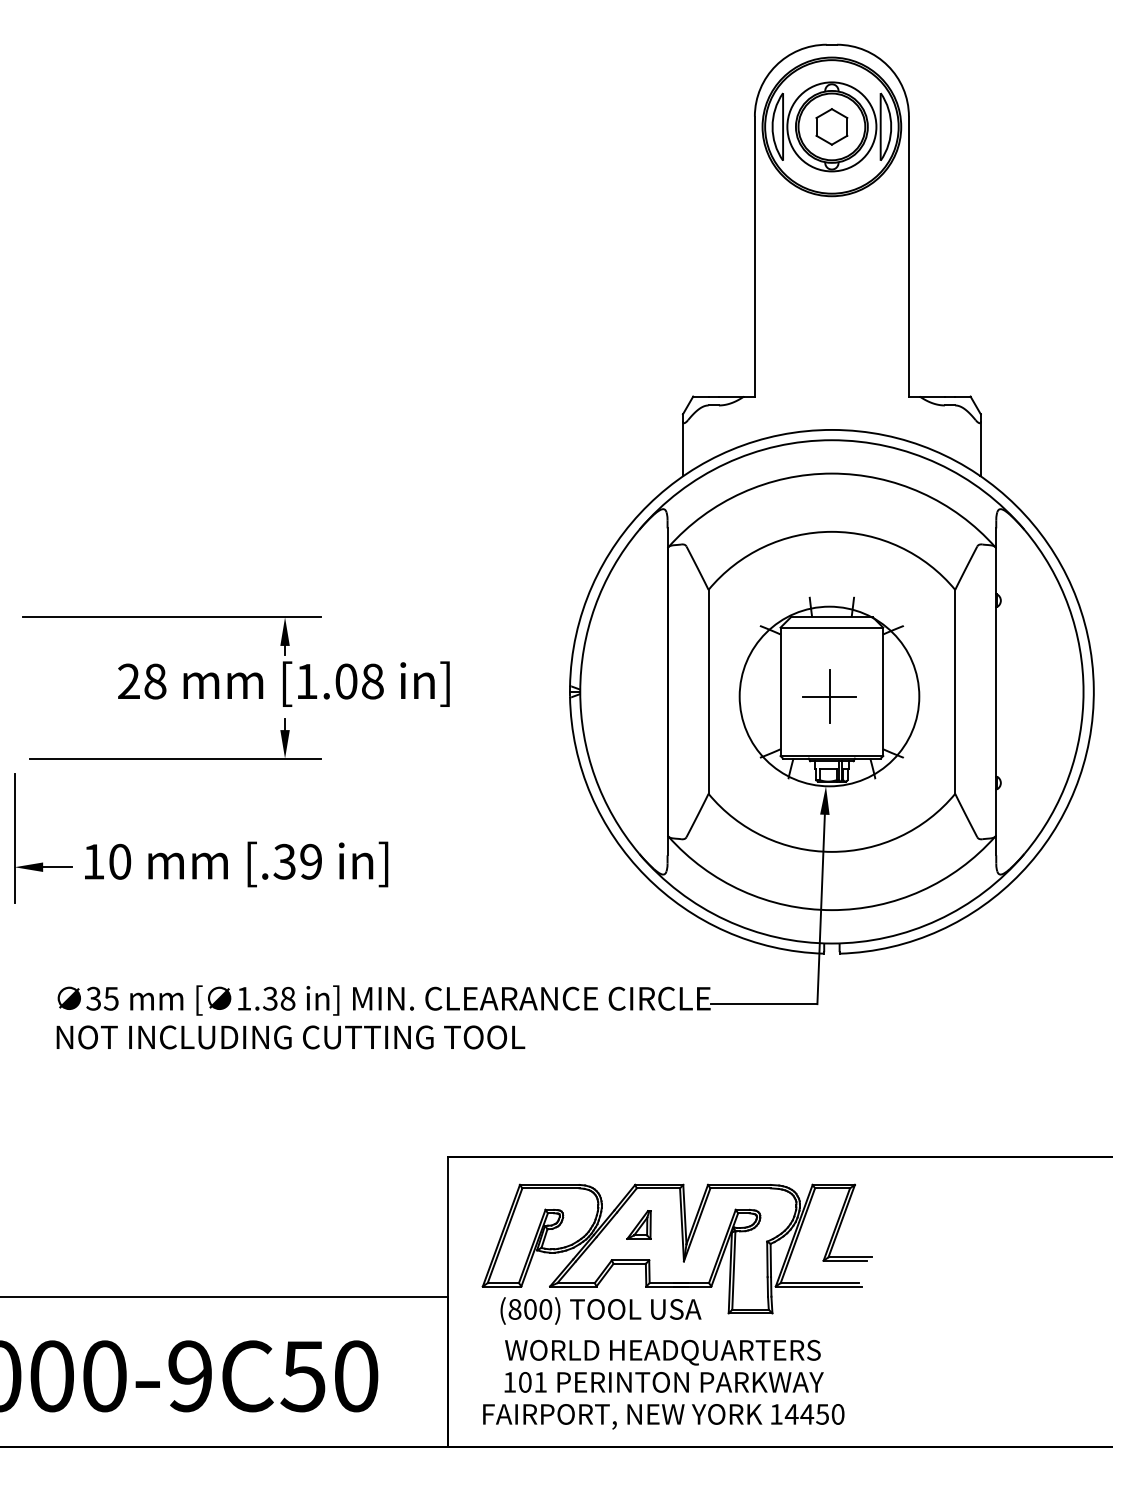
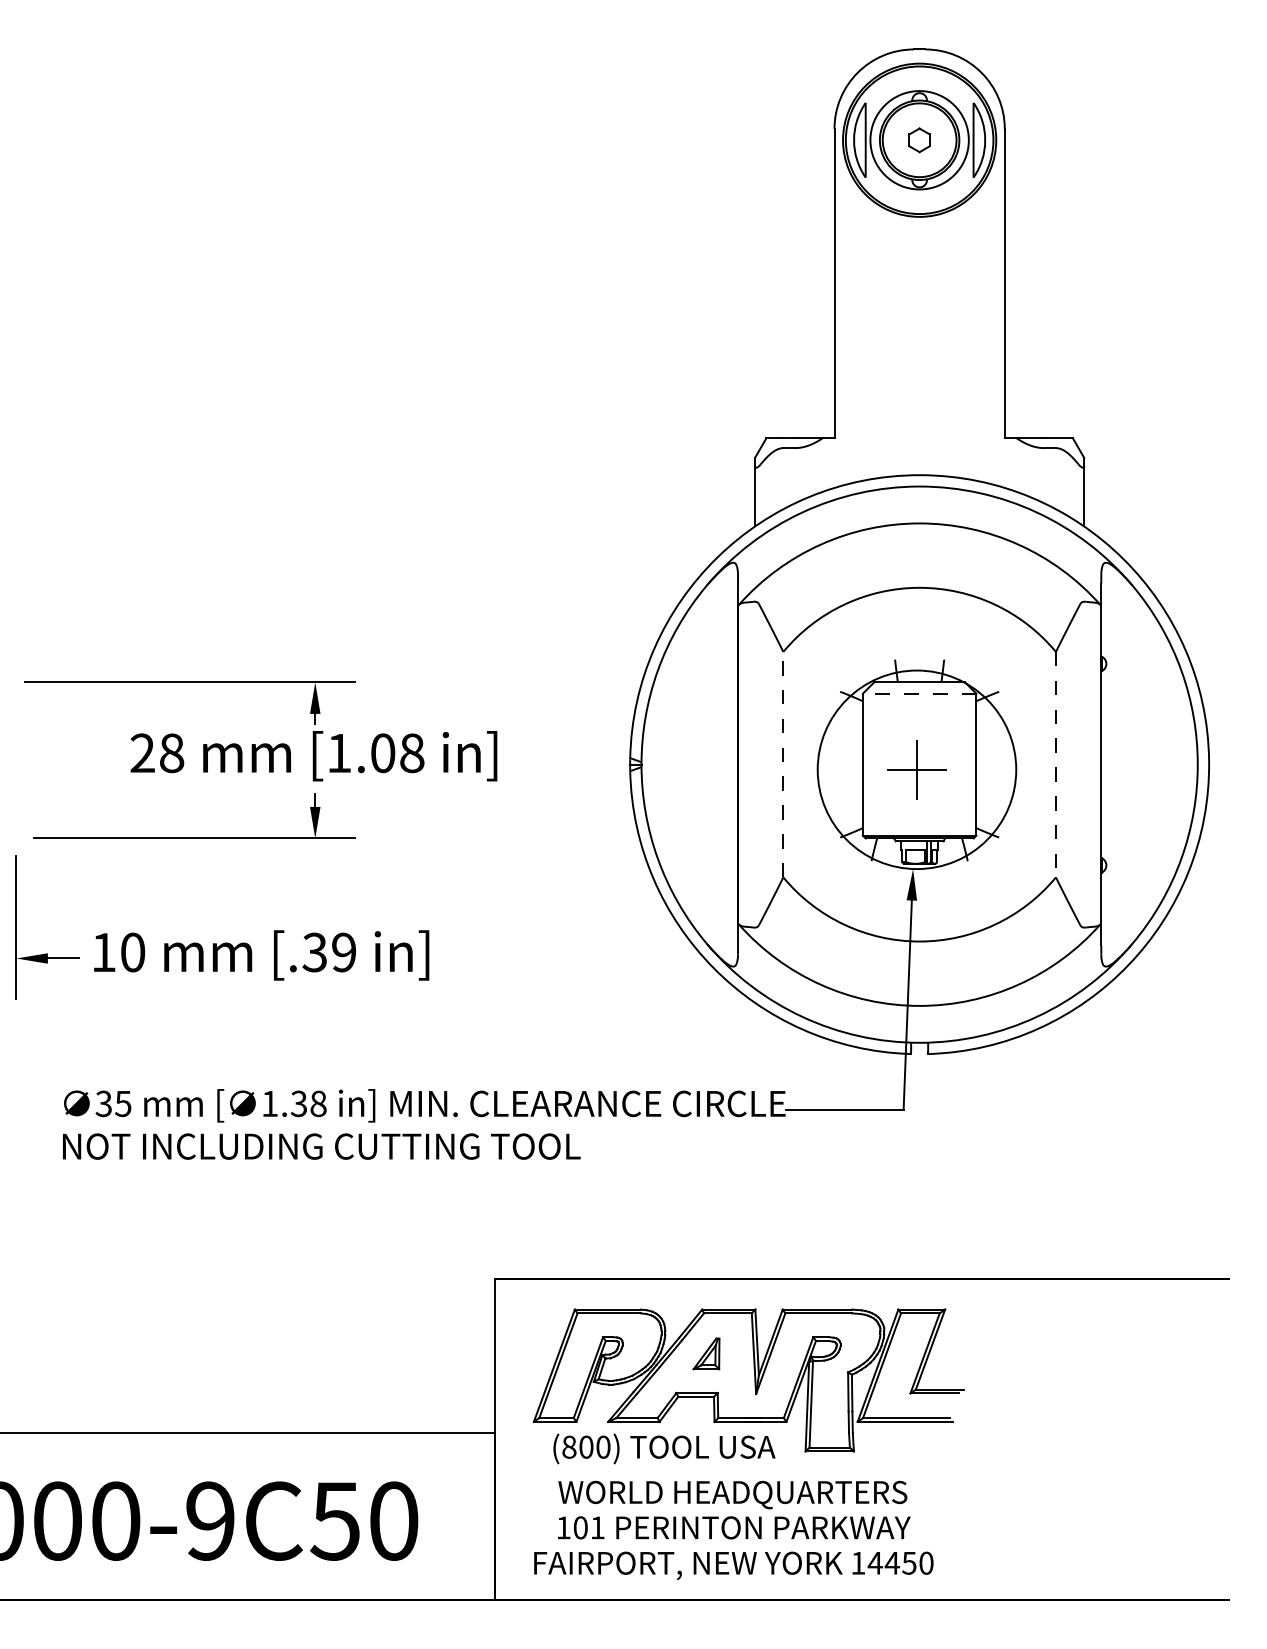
part: (831, 127) -> (919, 140), size x0.6
line: (831, 627) -> (919, 693), solid -> dashed
line: (708, 691) -> (783, 764), solid -> dashed
line: (954, 691) -> (1055, 764), solid -> dashed

